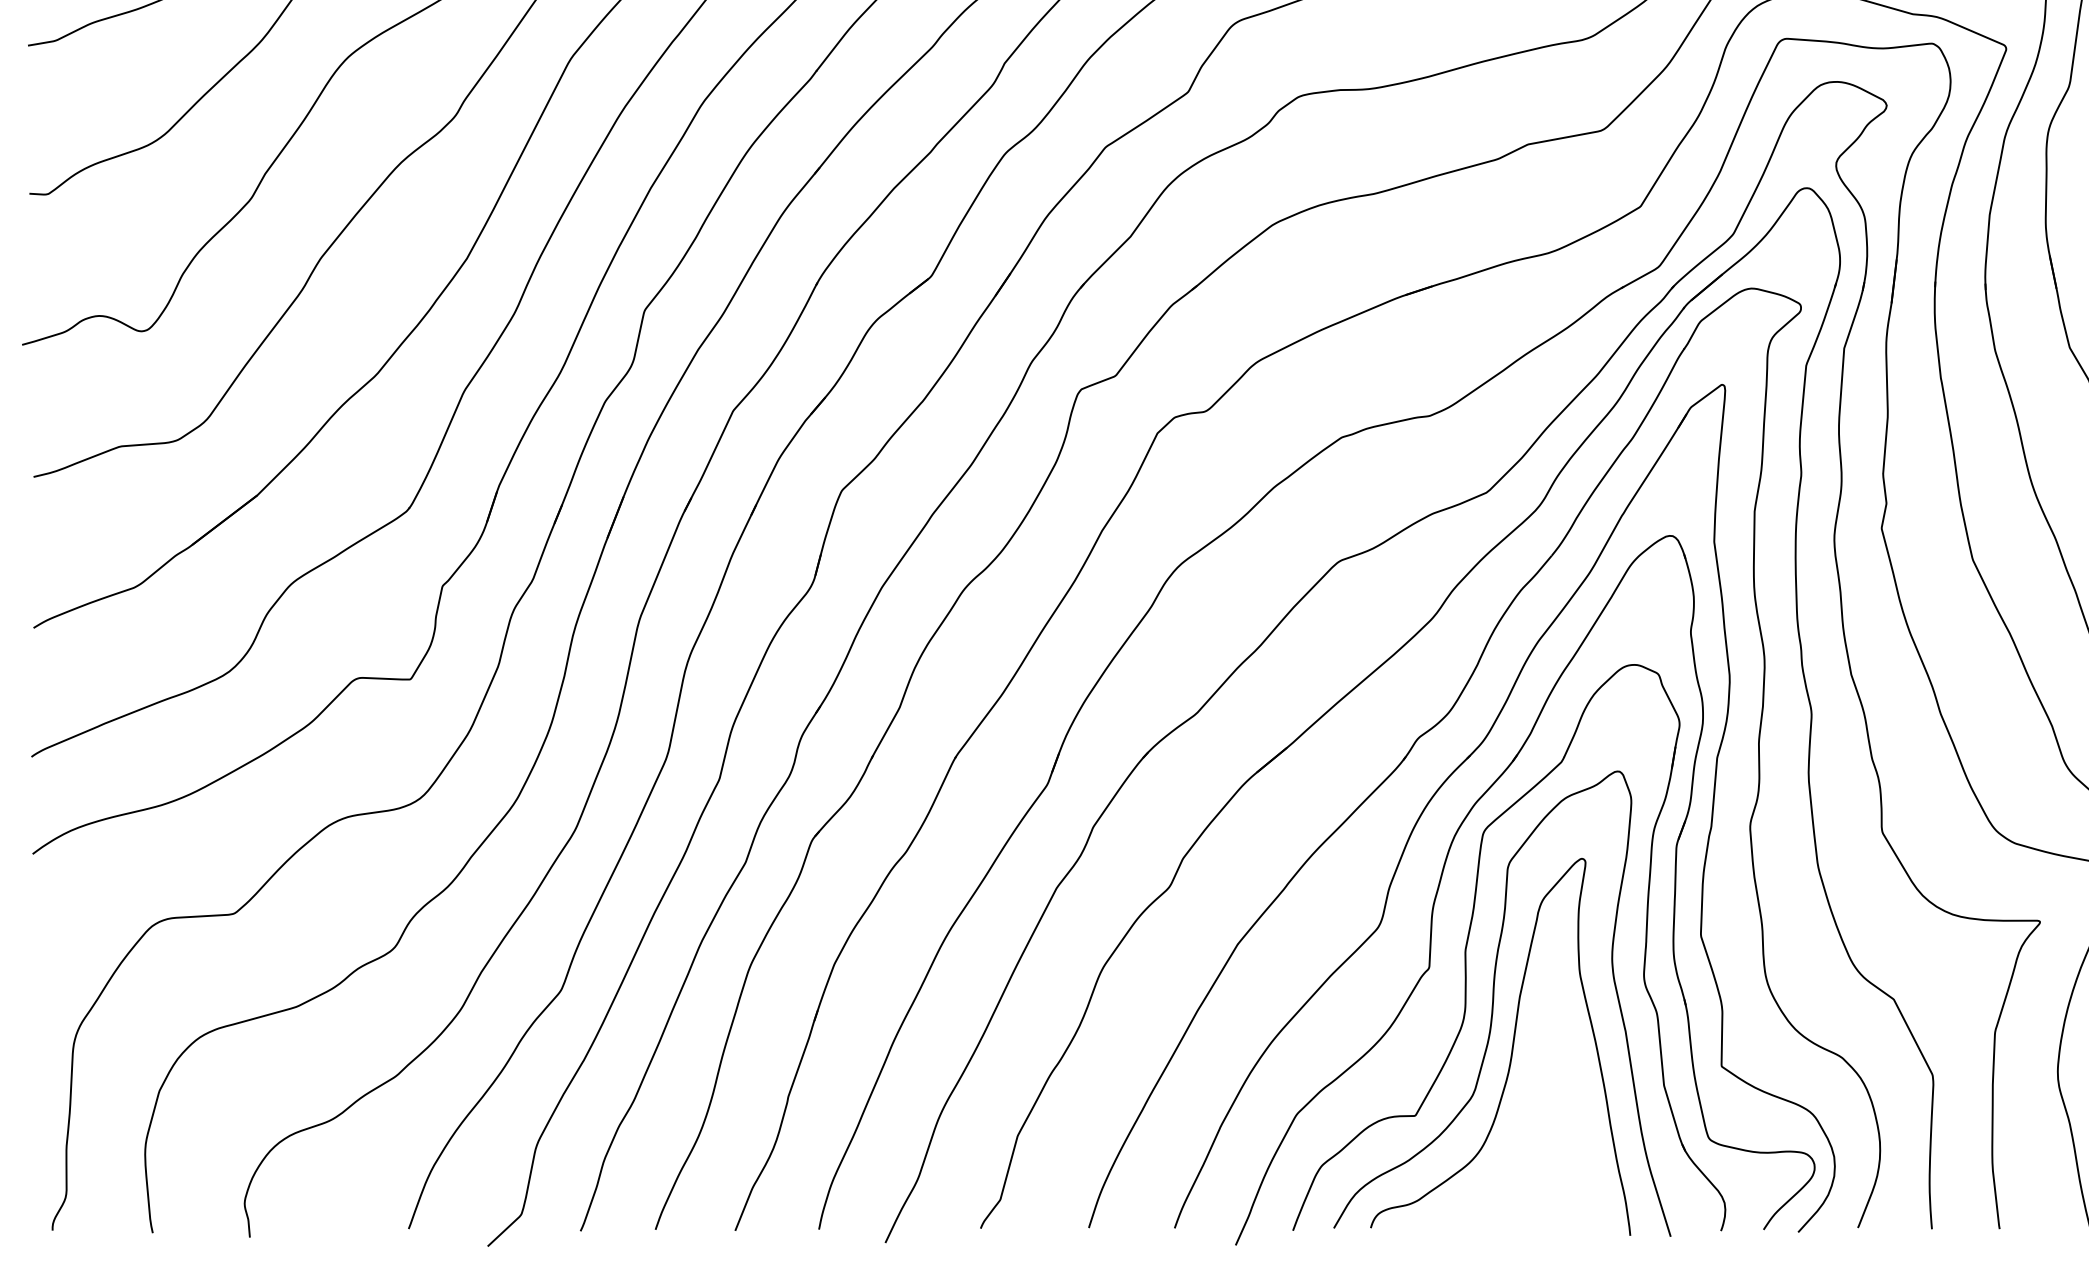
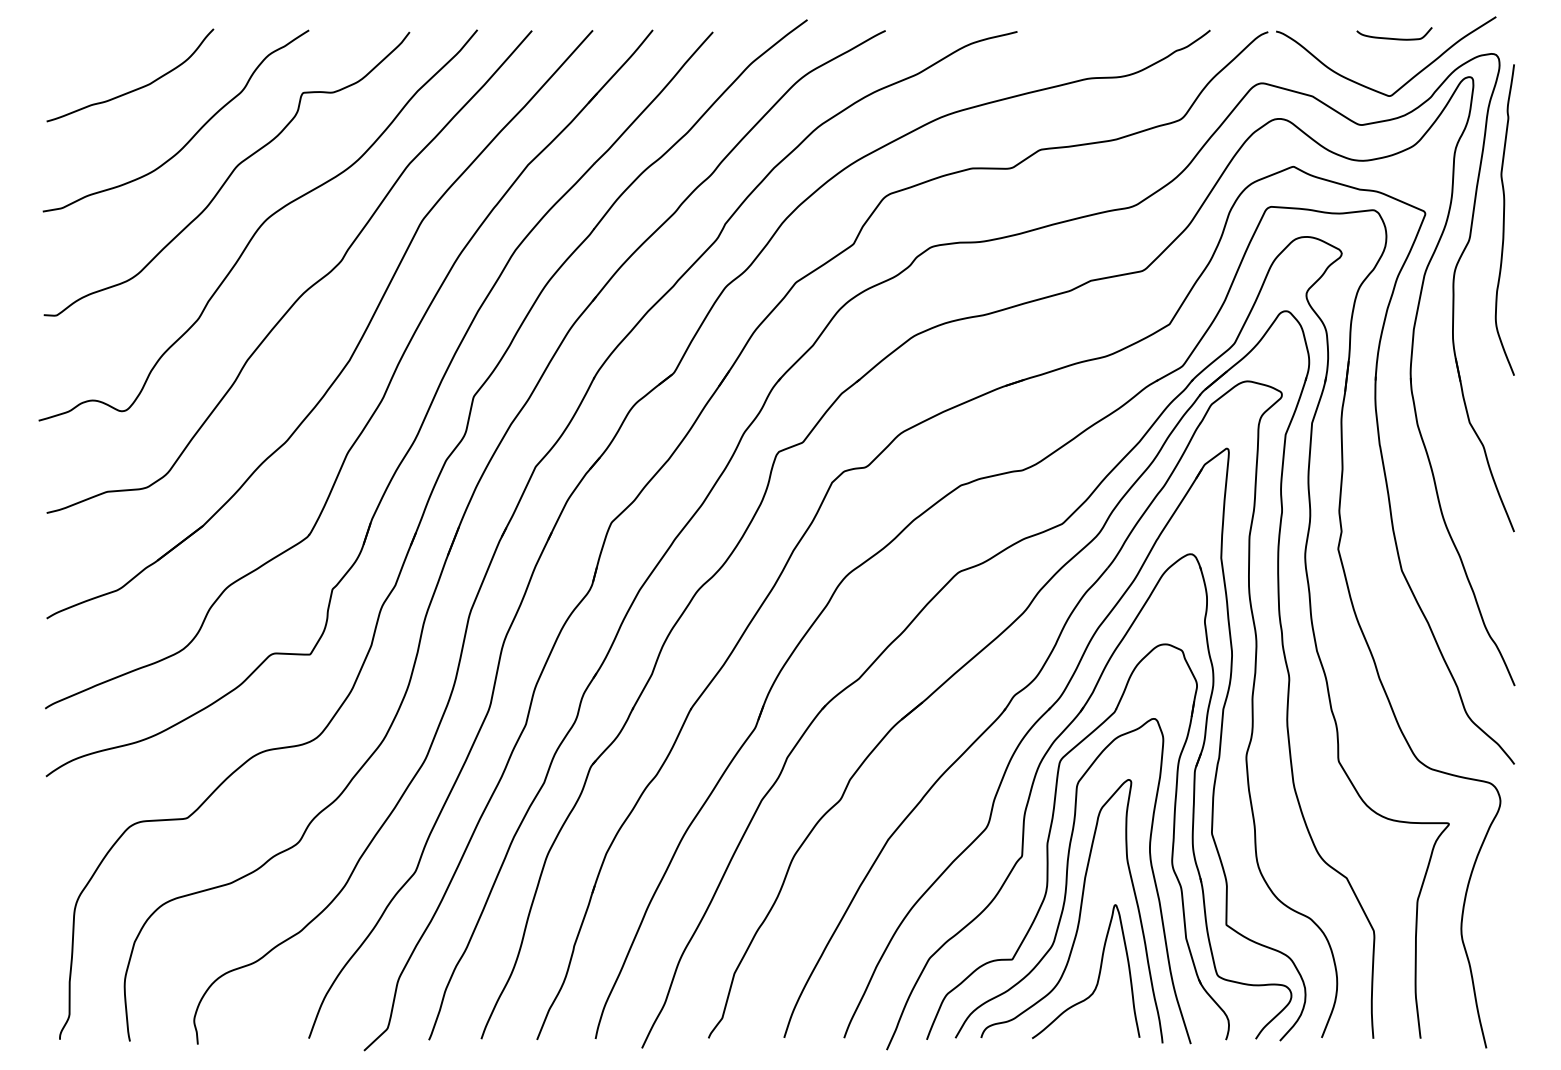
curve: (1538, 1135) -> (1098, 973), added

